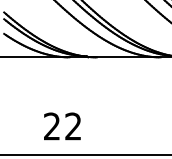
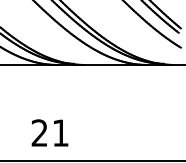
text: (73, 125) -> (60, 132), 22 -> 21

